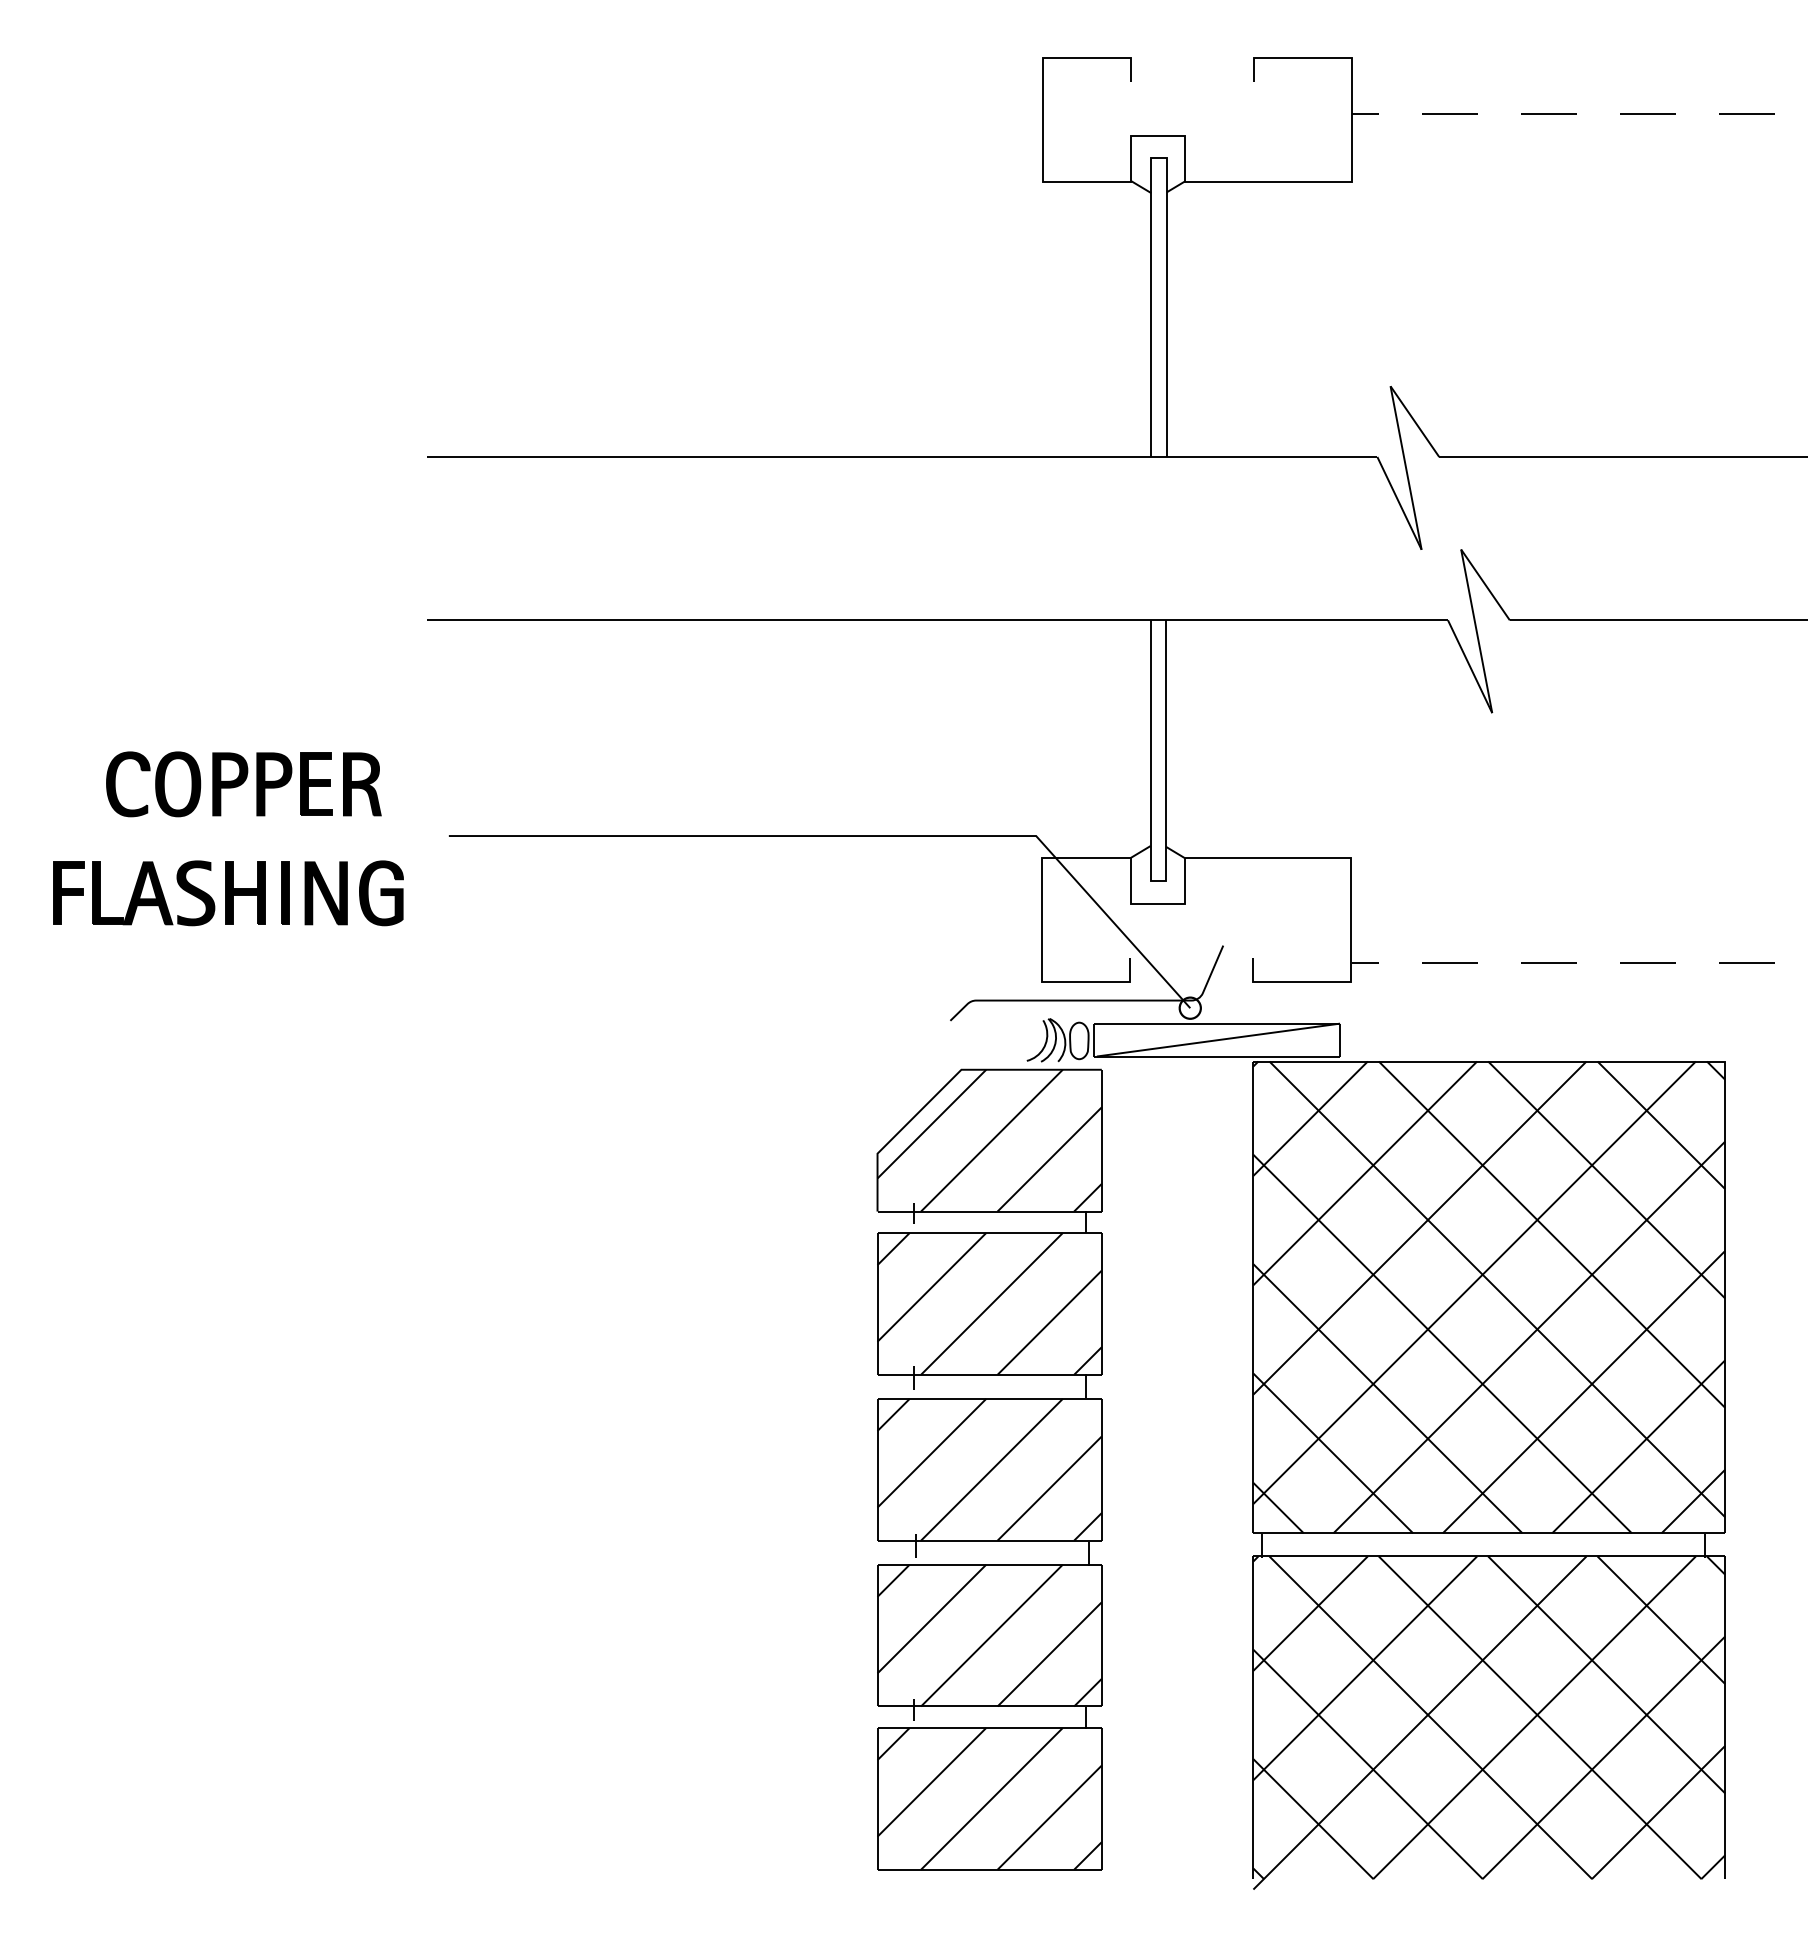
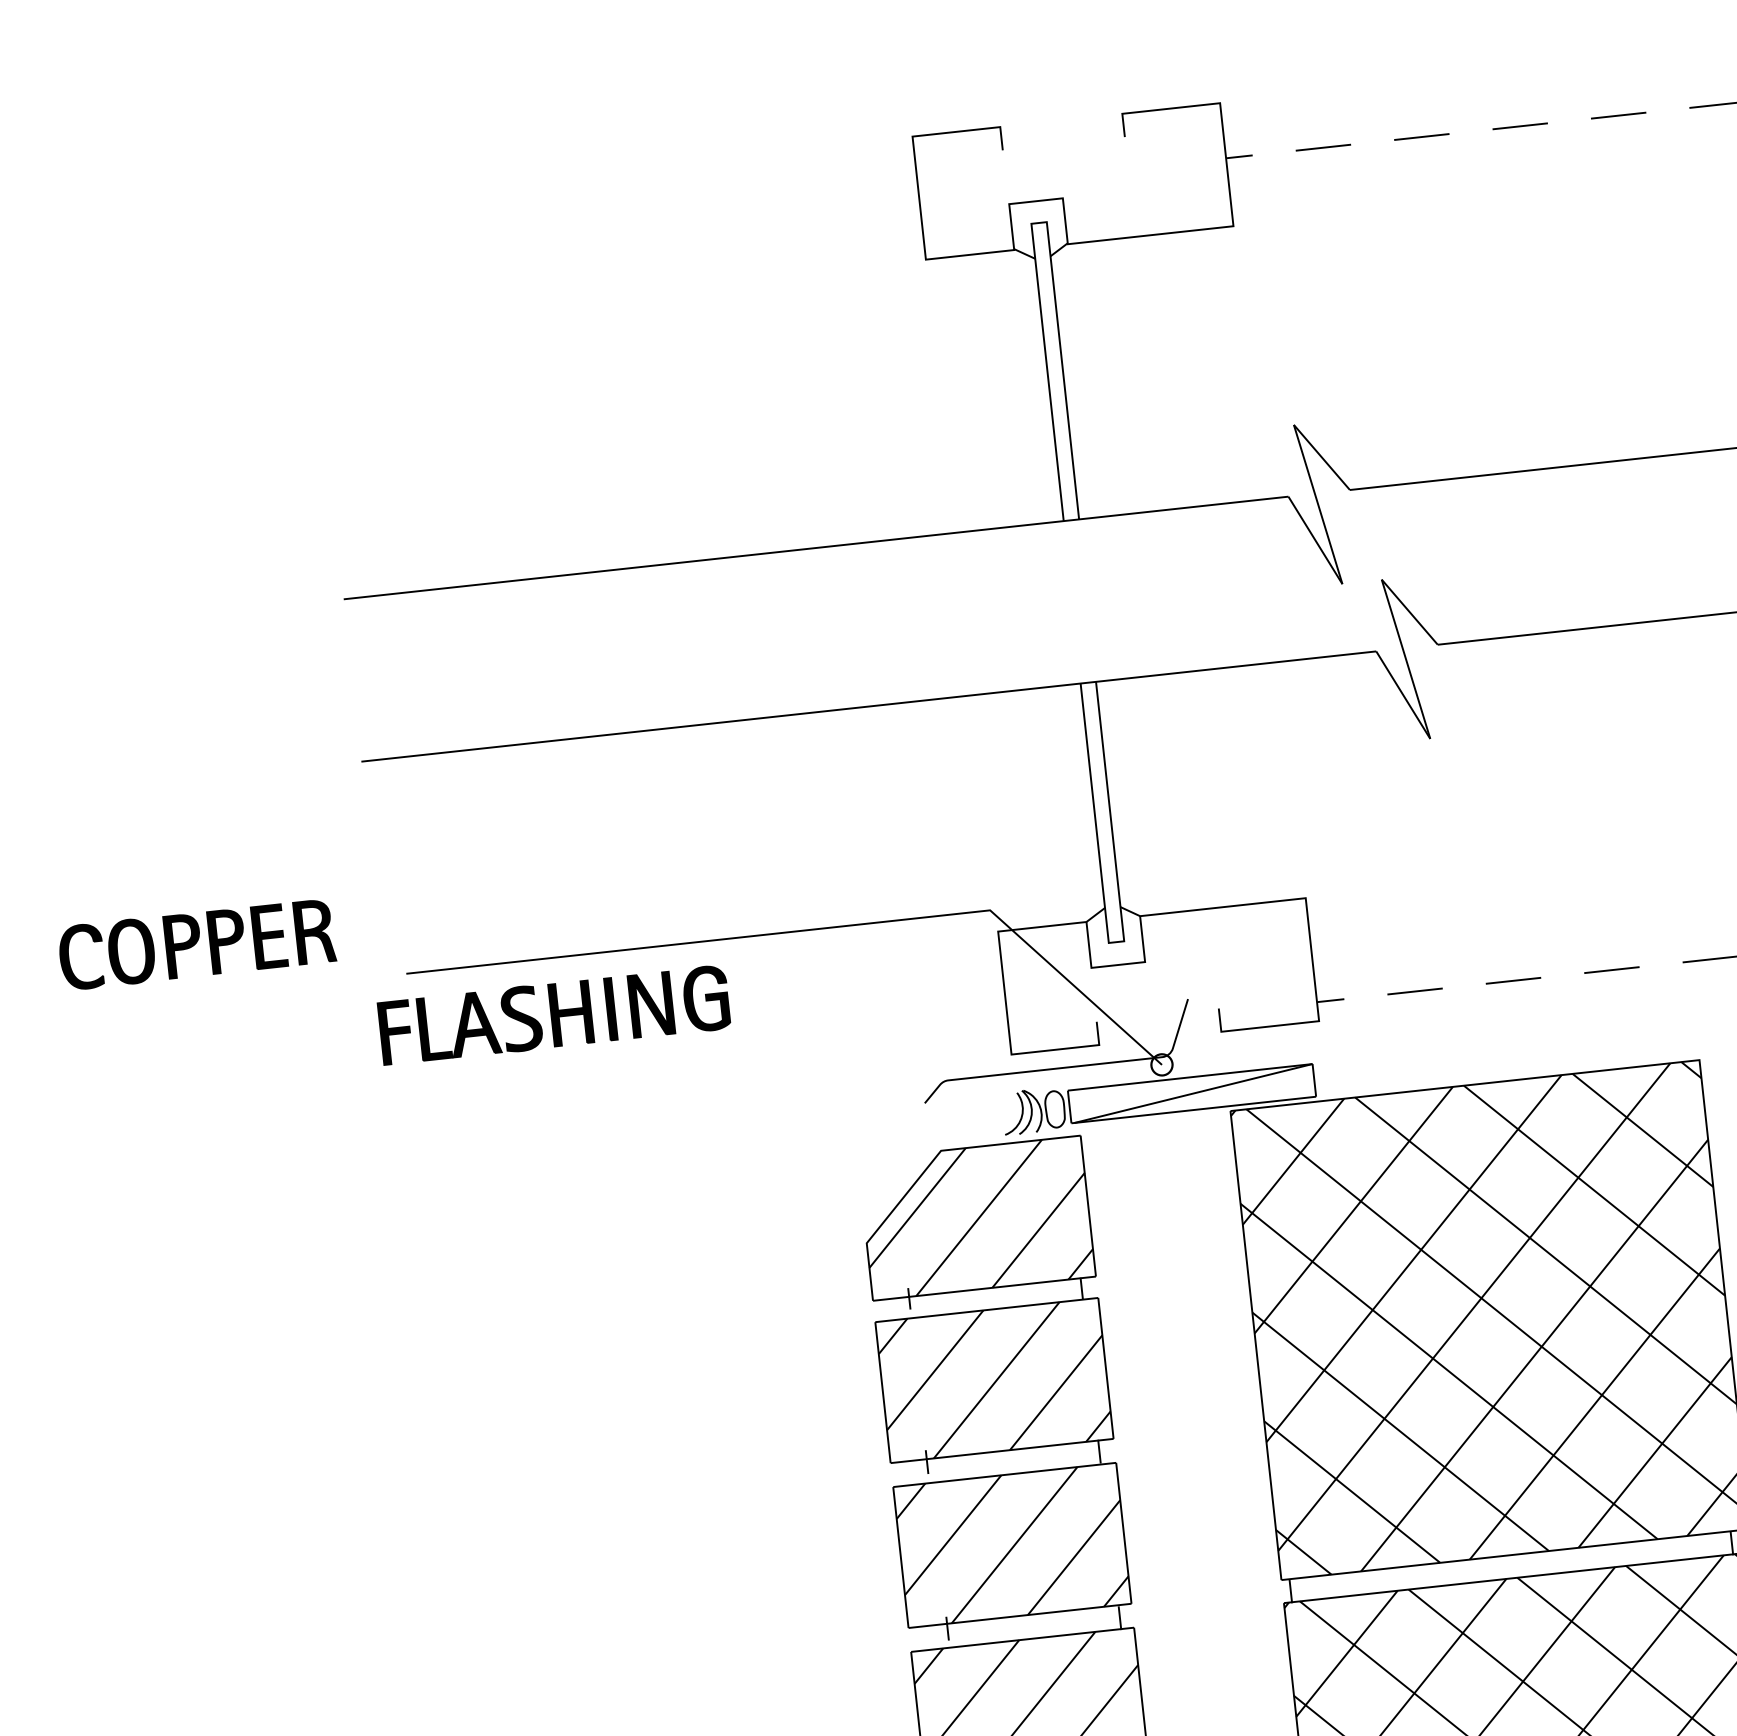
part: (228, 893) -> (554, 1015), moved

